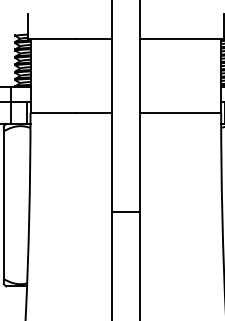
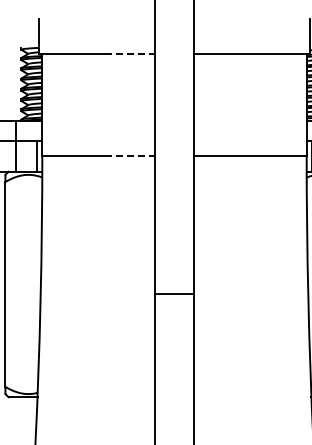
line: (94, 38) -> (130, 53), solid -> dashed
line: (94, 112) -> (130, 156), solid -> dashed

